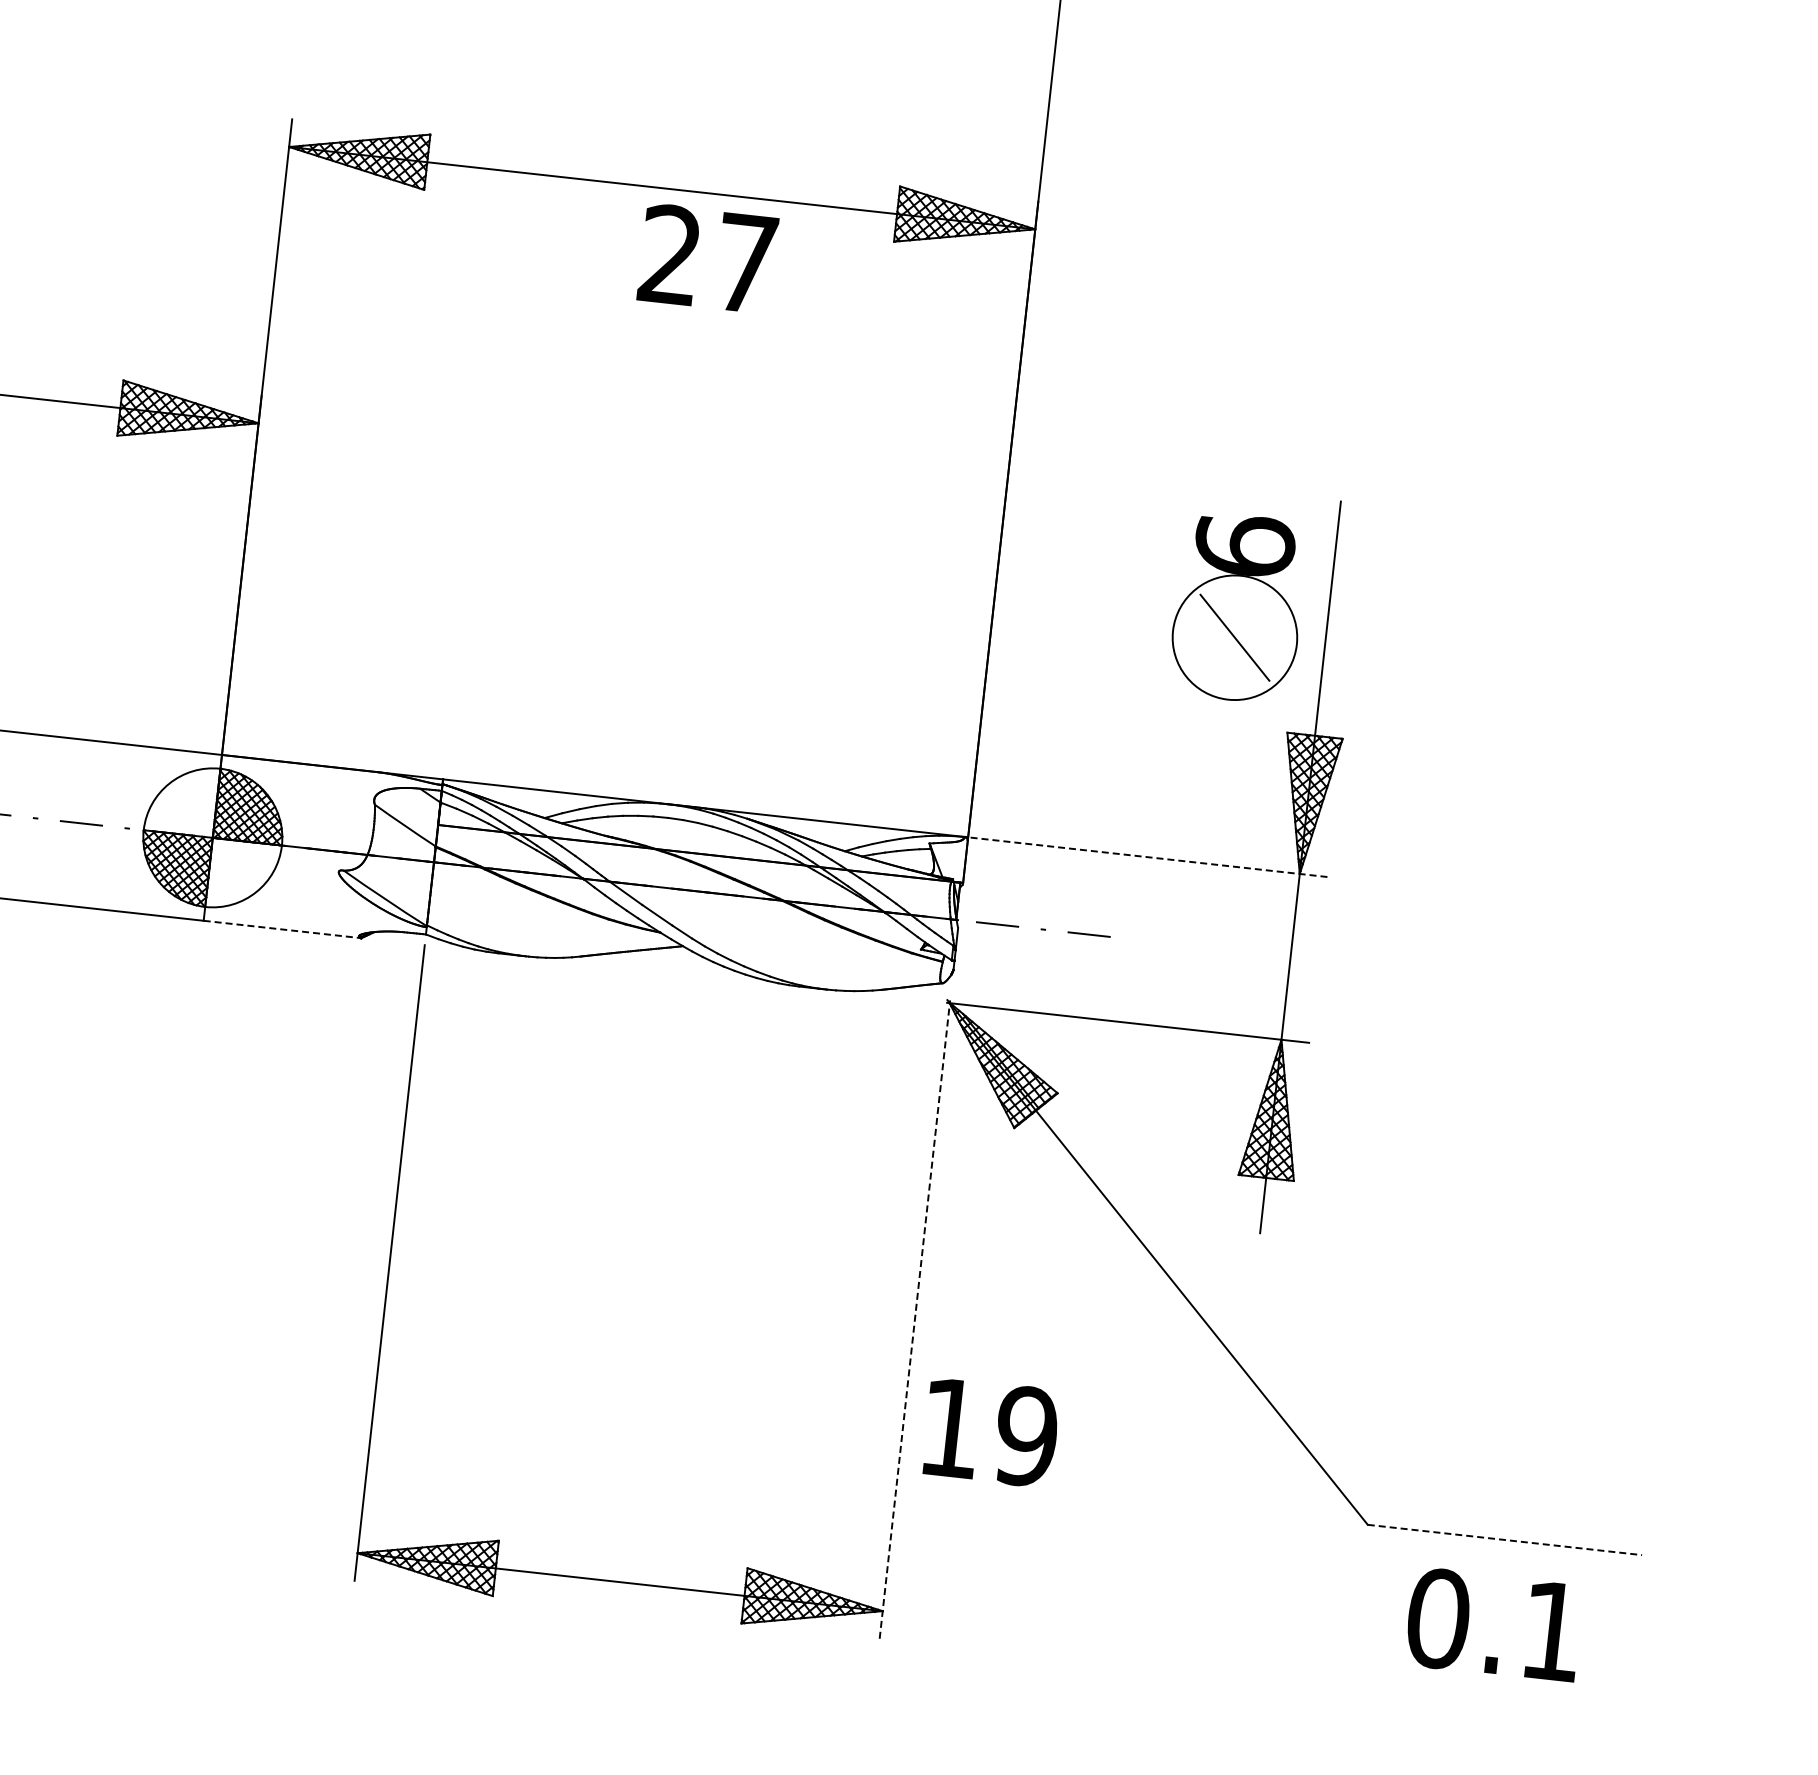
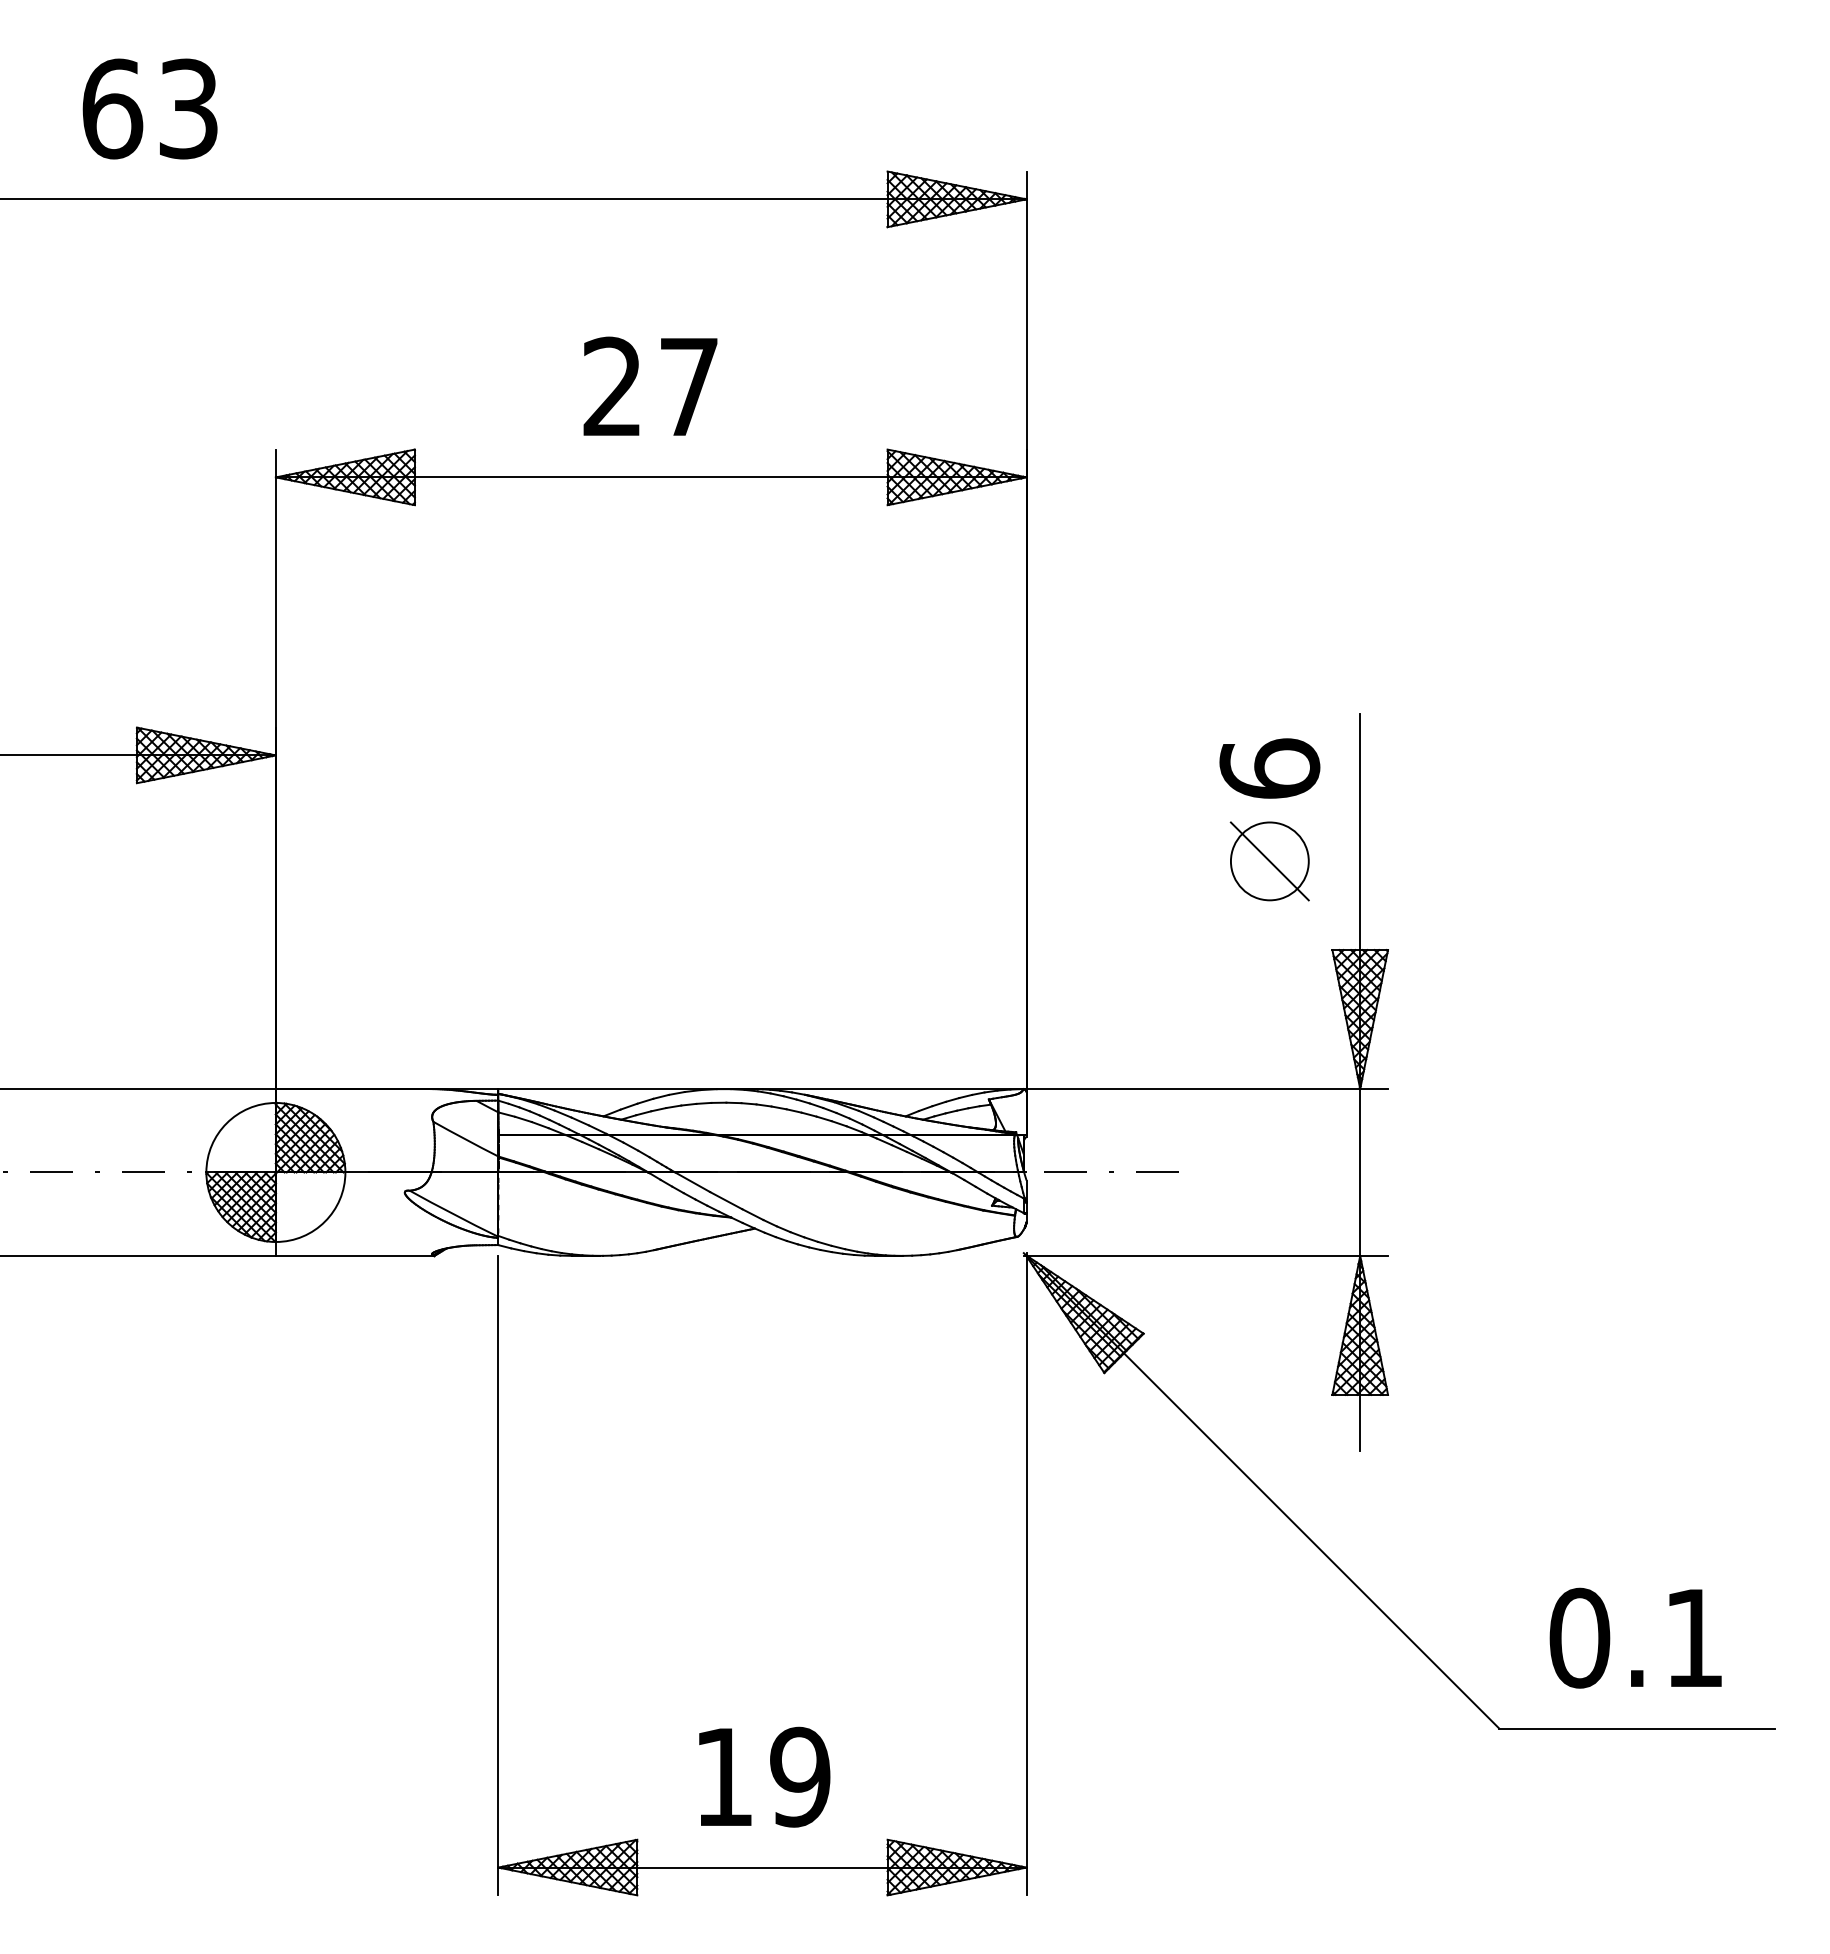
text: (708, 257) -> (650, 385), moved
circle: (1234, 637) -> (1269, 861), size x0.62
line: (1145, 857) -> (1205, 1089), dashed -> solid
line: (282, 929) -> (355, 1255), dashed -> solid
line: (914, 1318) -> (1026, 1573), dashed -> solid
text: (990, 1431) -> (764, 1776), moved
line: (1505, 1539) -> (1637, 1728), dashed -> solid
text: (1493, 1624) -> (1635, 1637), moved

